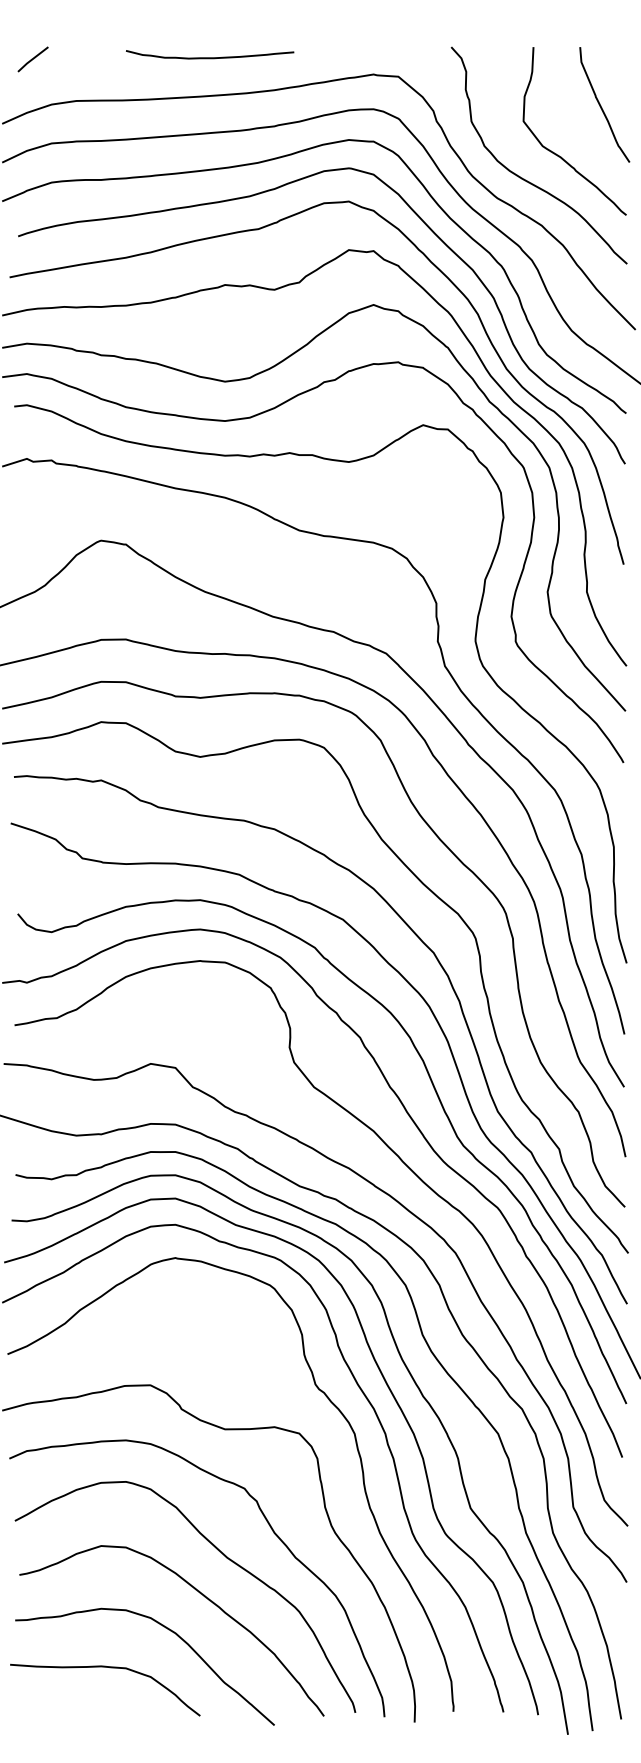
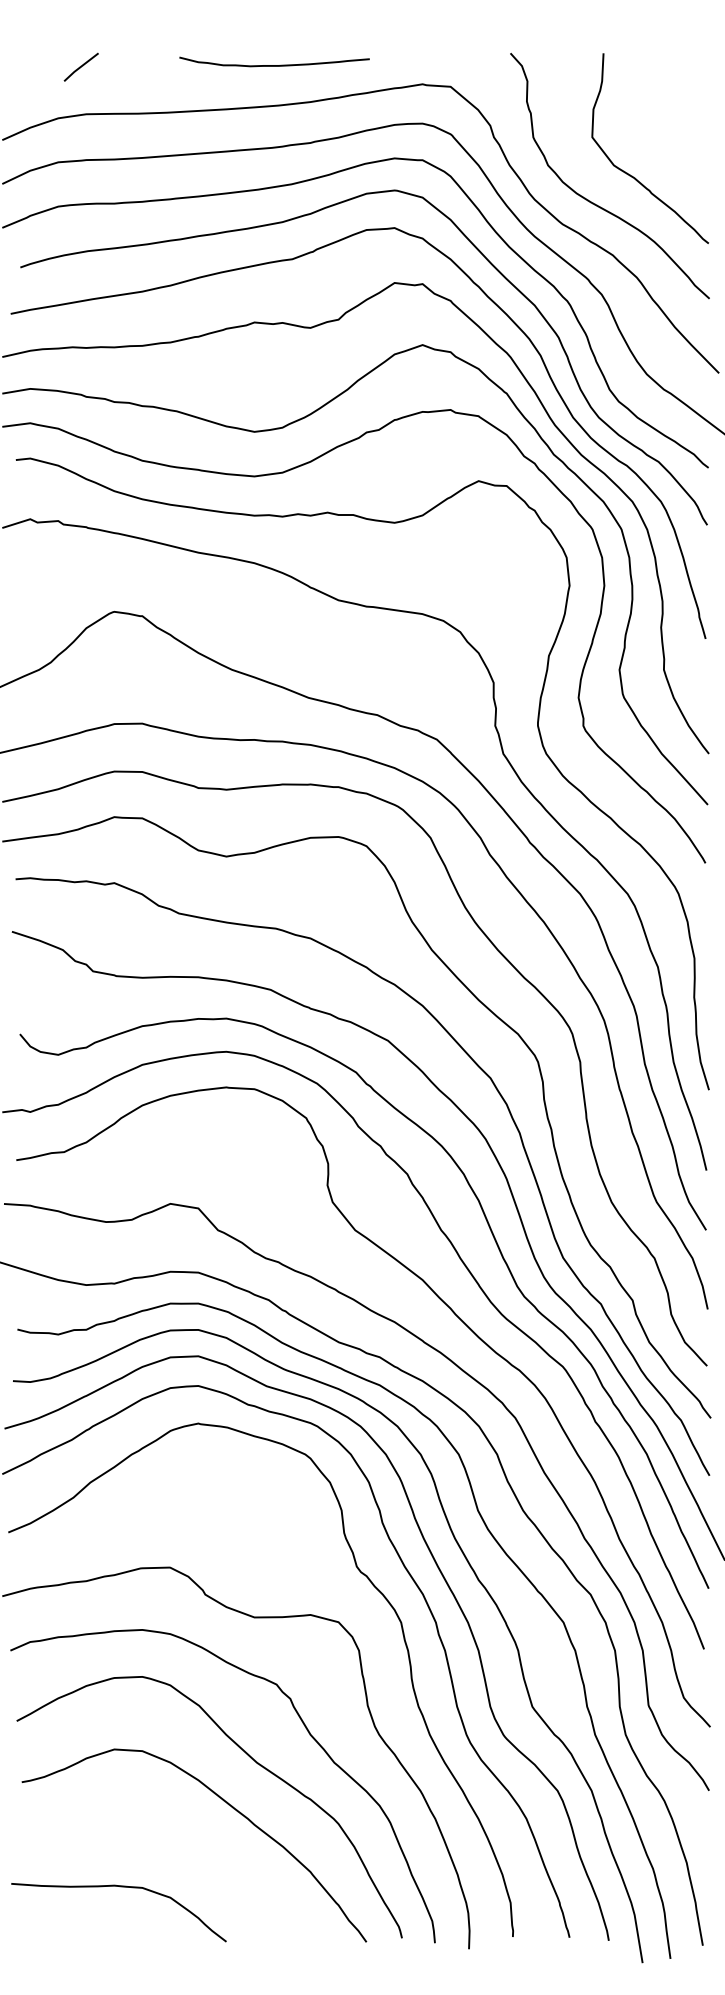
curve: (210, 57) -> (274, 65), moved
line: (32, 58) -> (80, 66), moved
curve: (601, 105) -> (680, 119), removed
curve: (169, 1630) -> (191, 1845), removed

